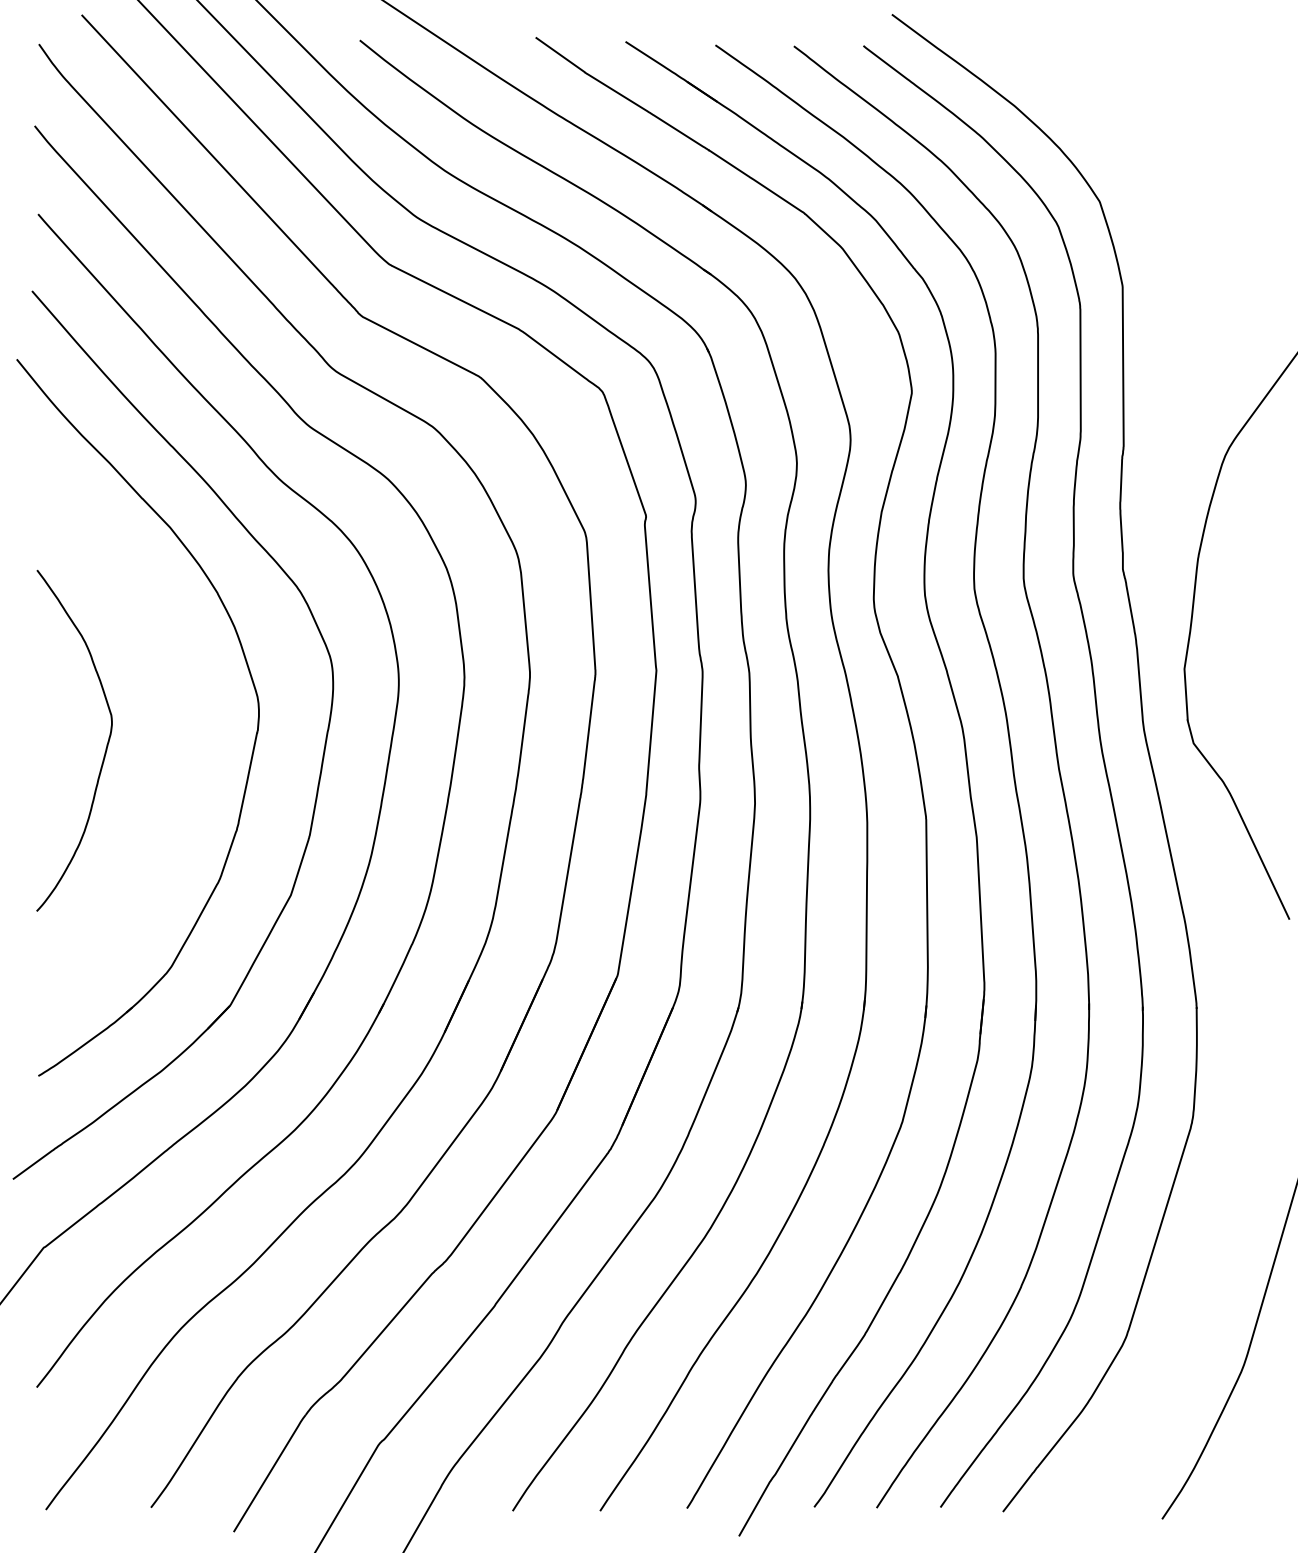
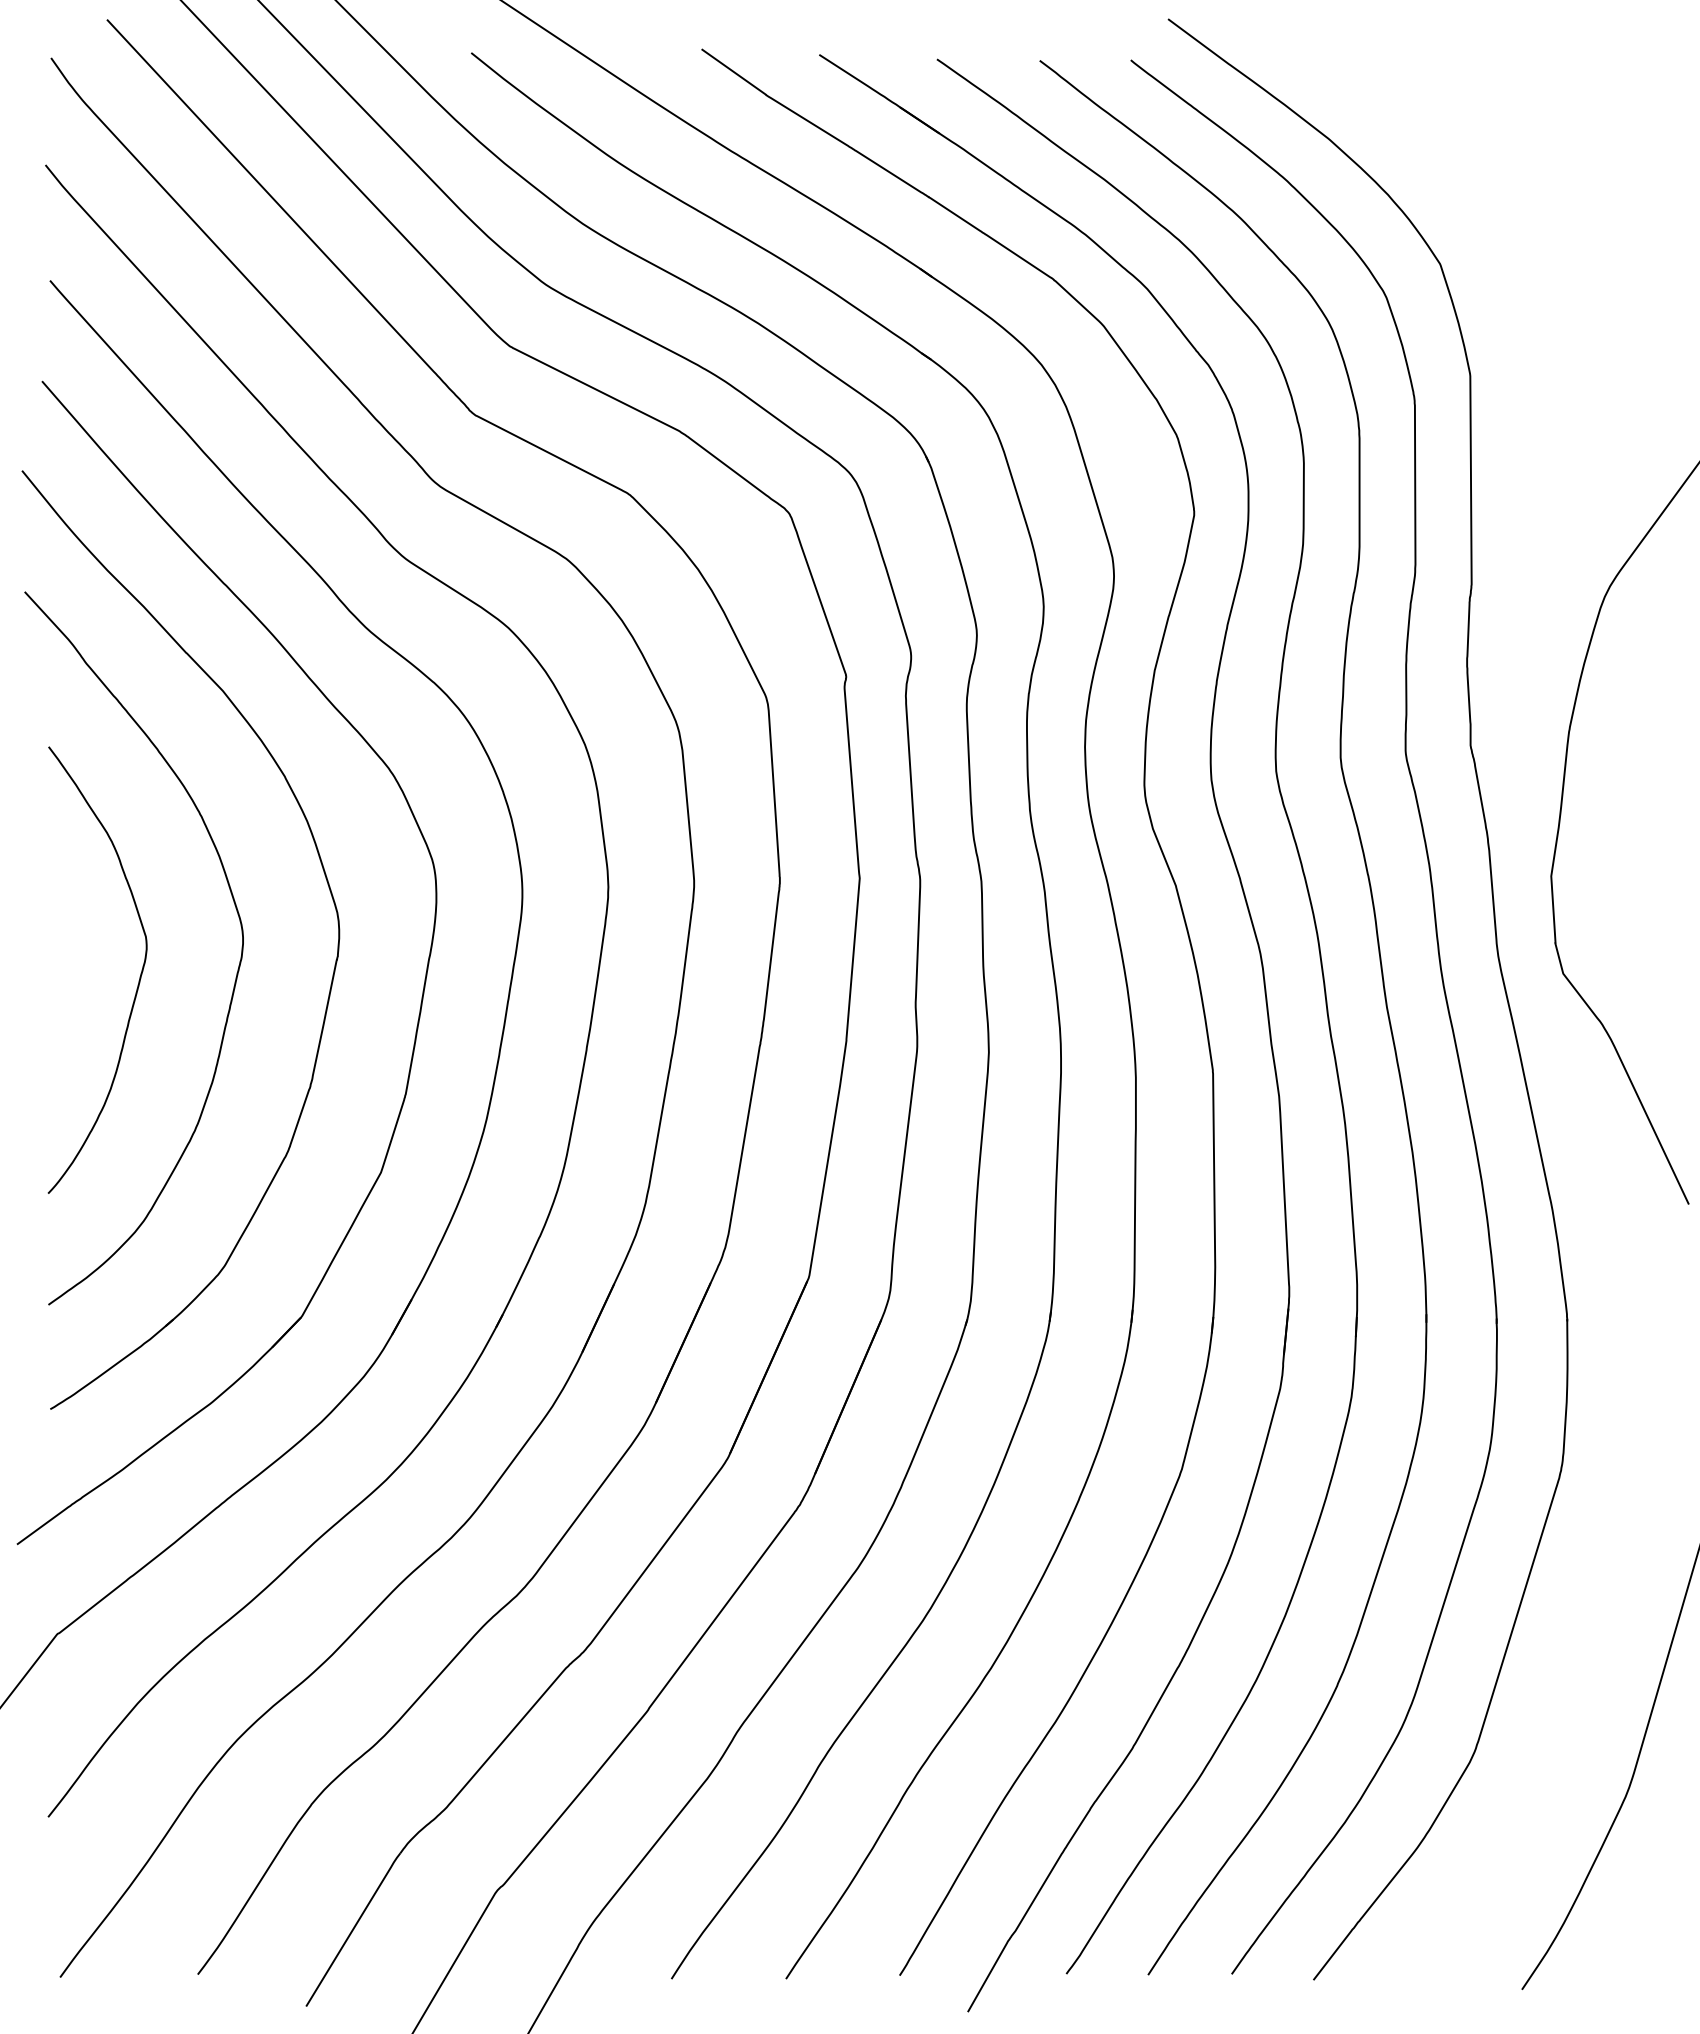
curve: (180, 743) -> (236, 973), added

